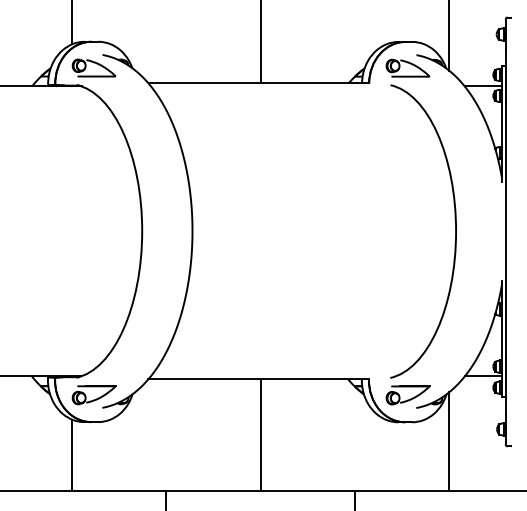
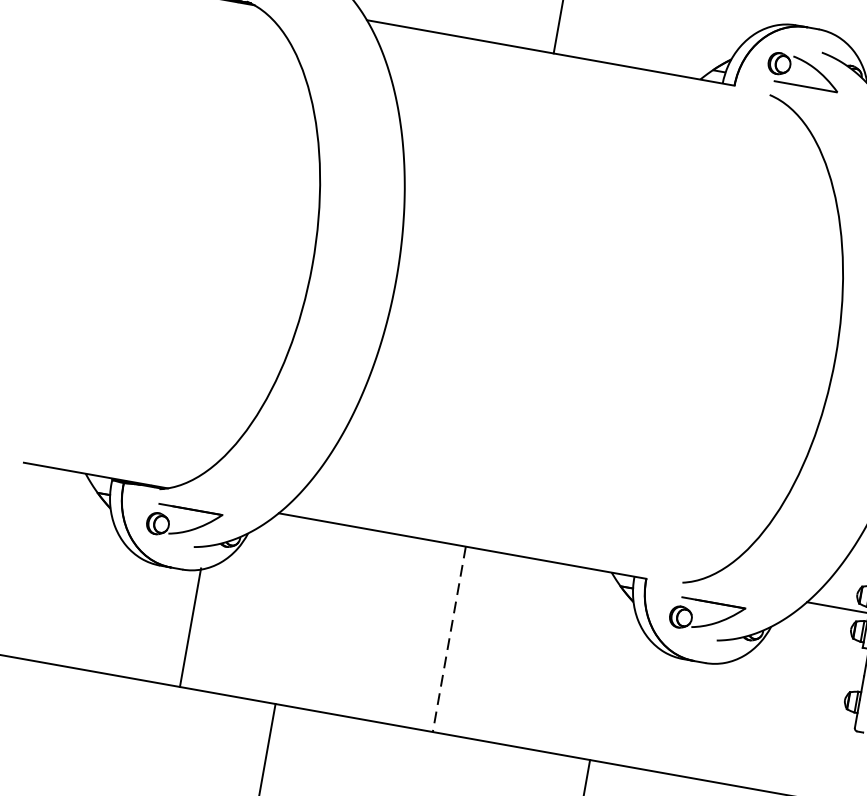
line: (260, 435) -> (449, 640), solid -> dashed
line: (449, 441) -> (762, 706), removed
line: (71, 454) -> (190, 626), moved

